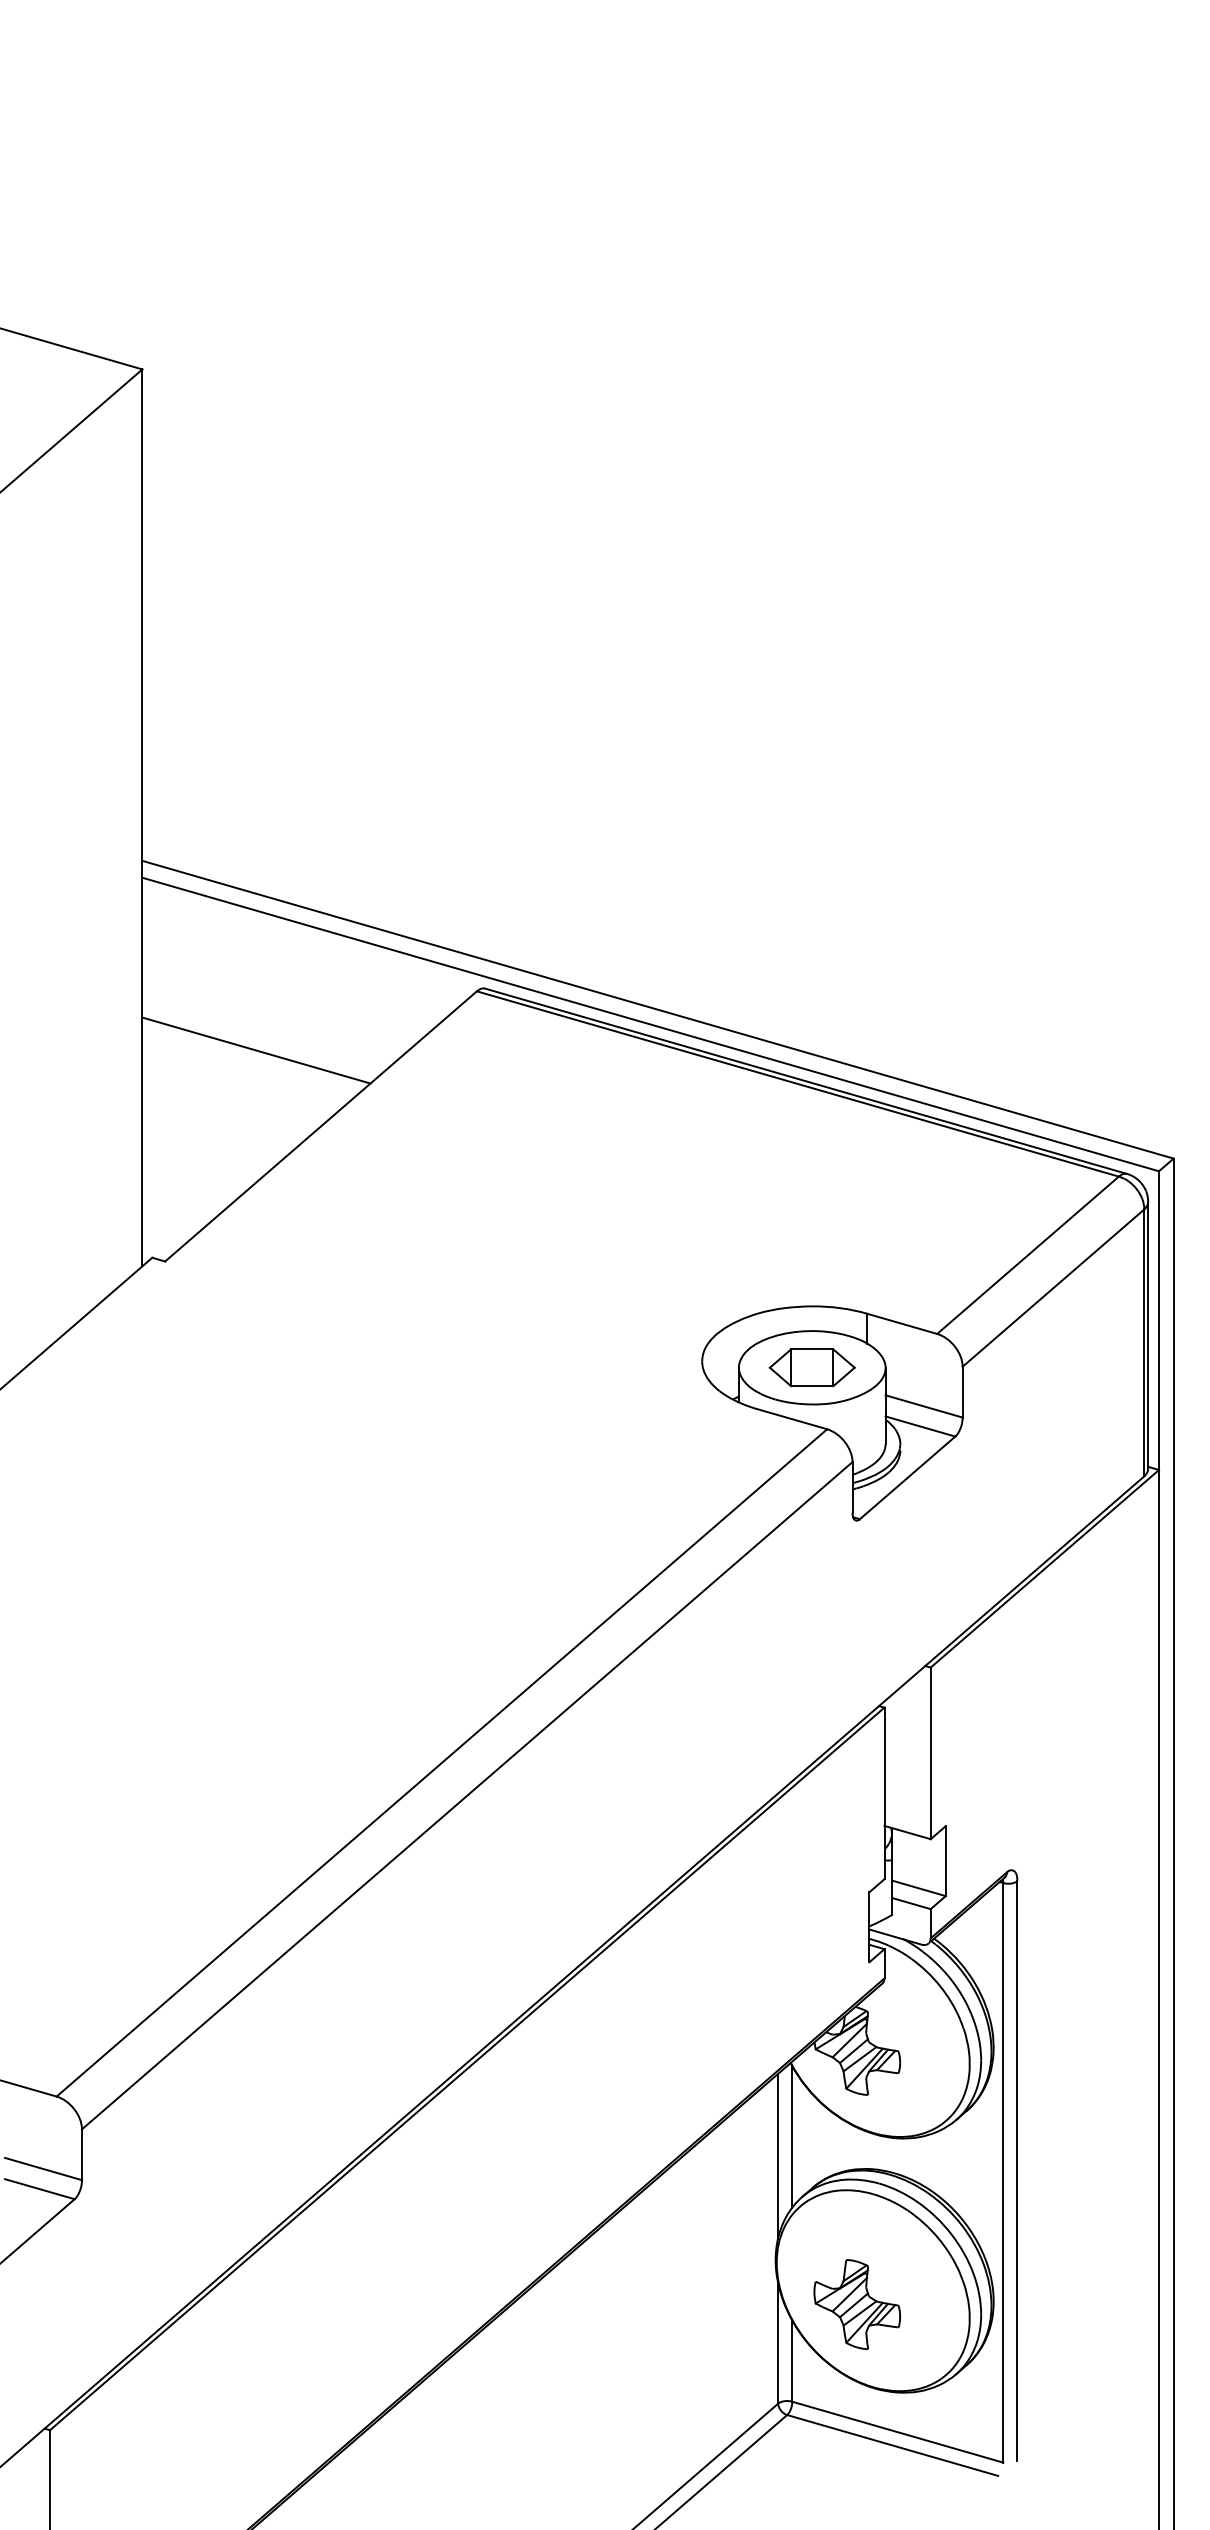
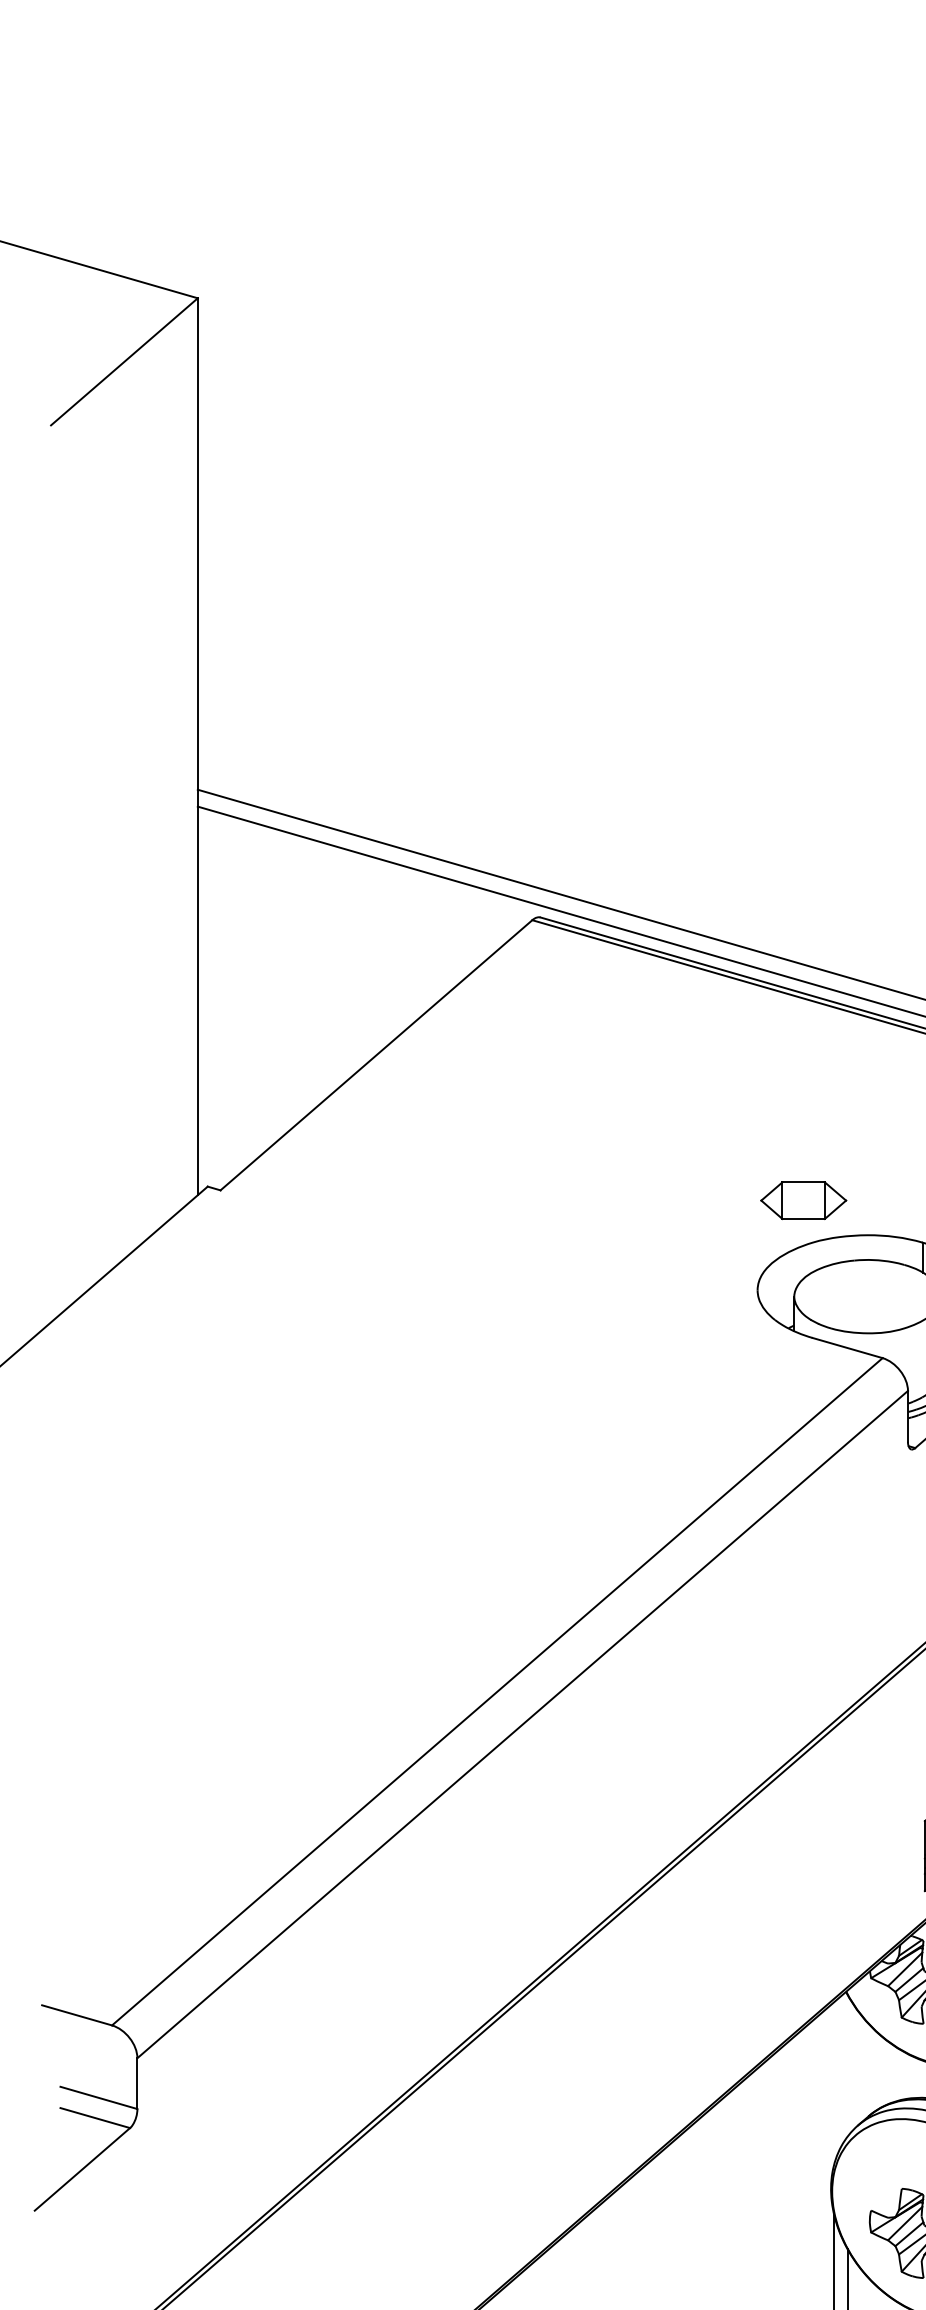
line: (256, 1050) -> (311, 979), removed
part: (811, 1367) -> (802, 1200), moved
line: (792, 2136) -> (847, 2065), removed
line: (778, 2155) -> (833, 2084), removed

